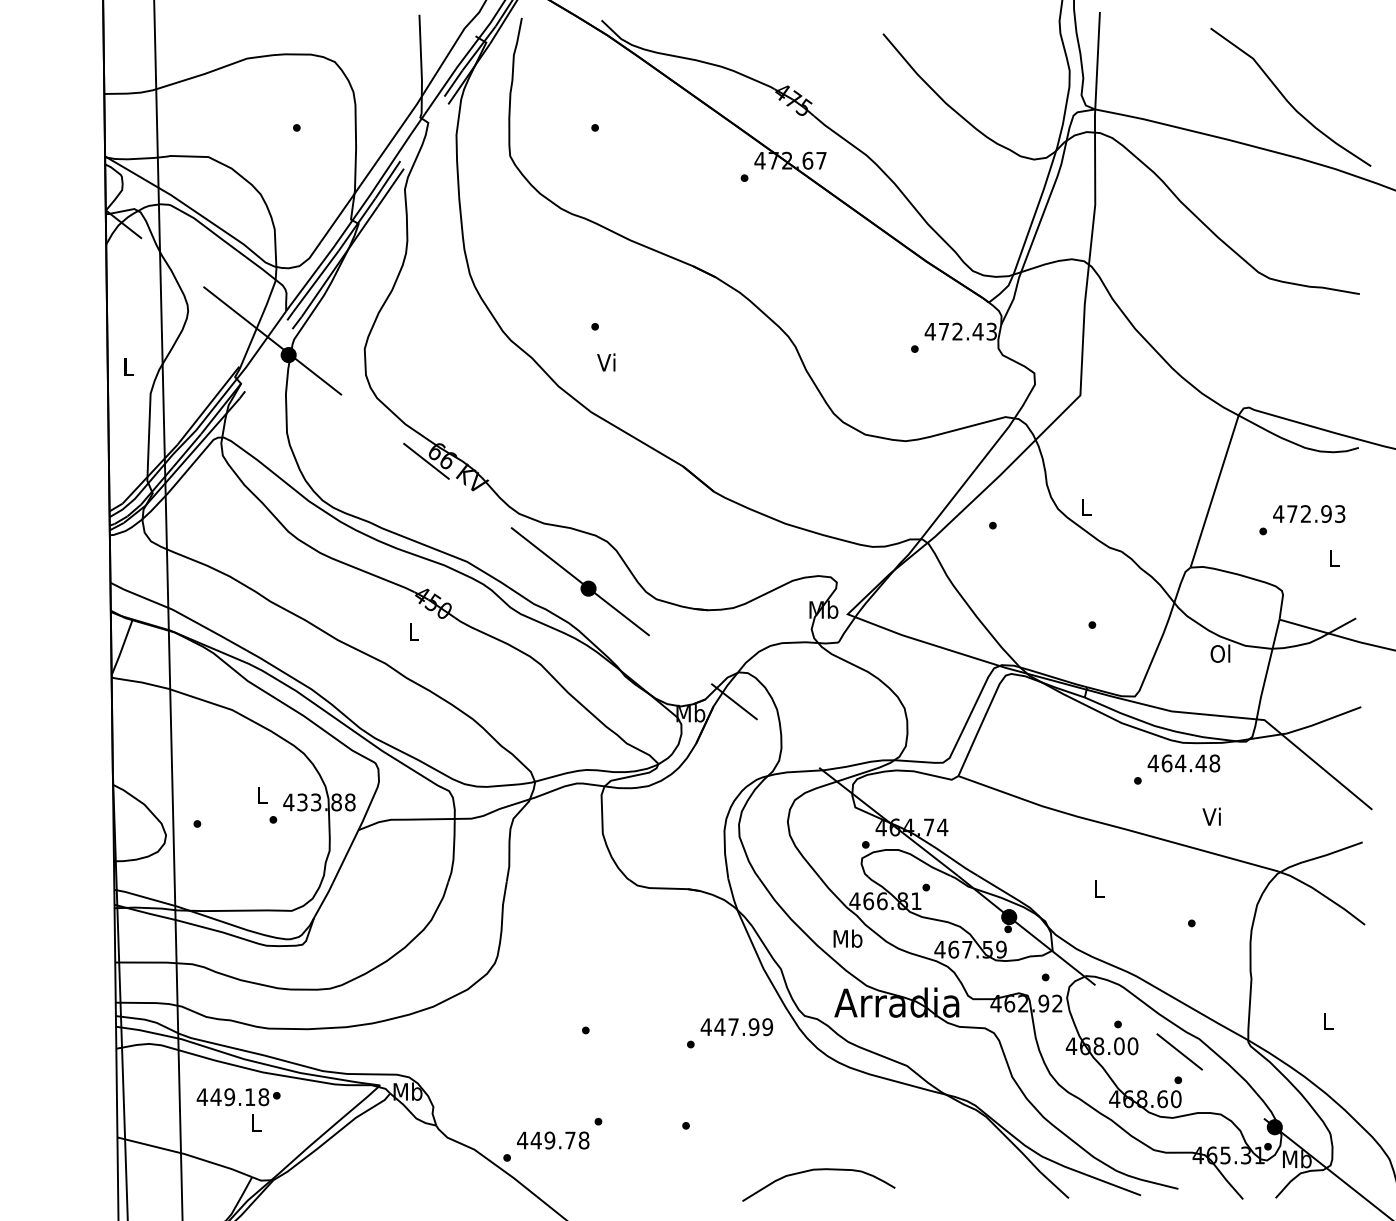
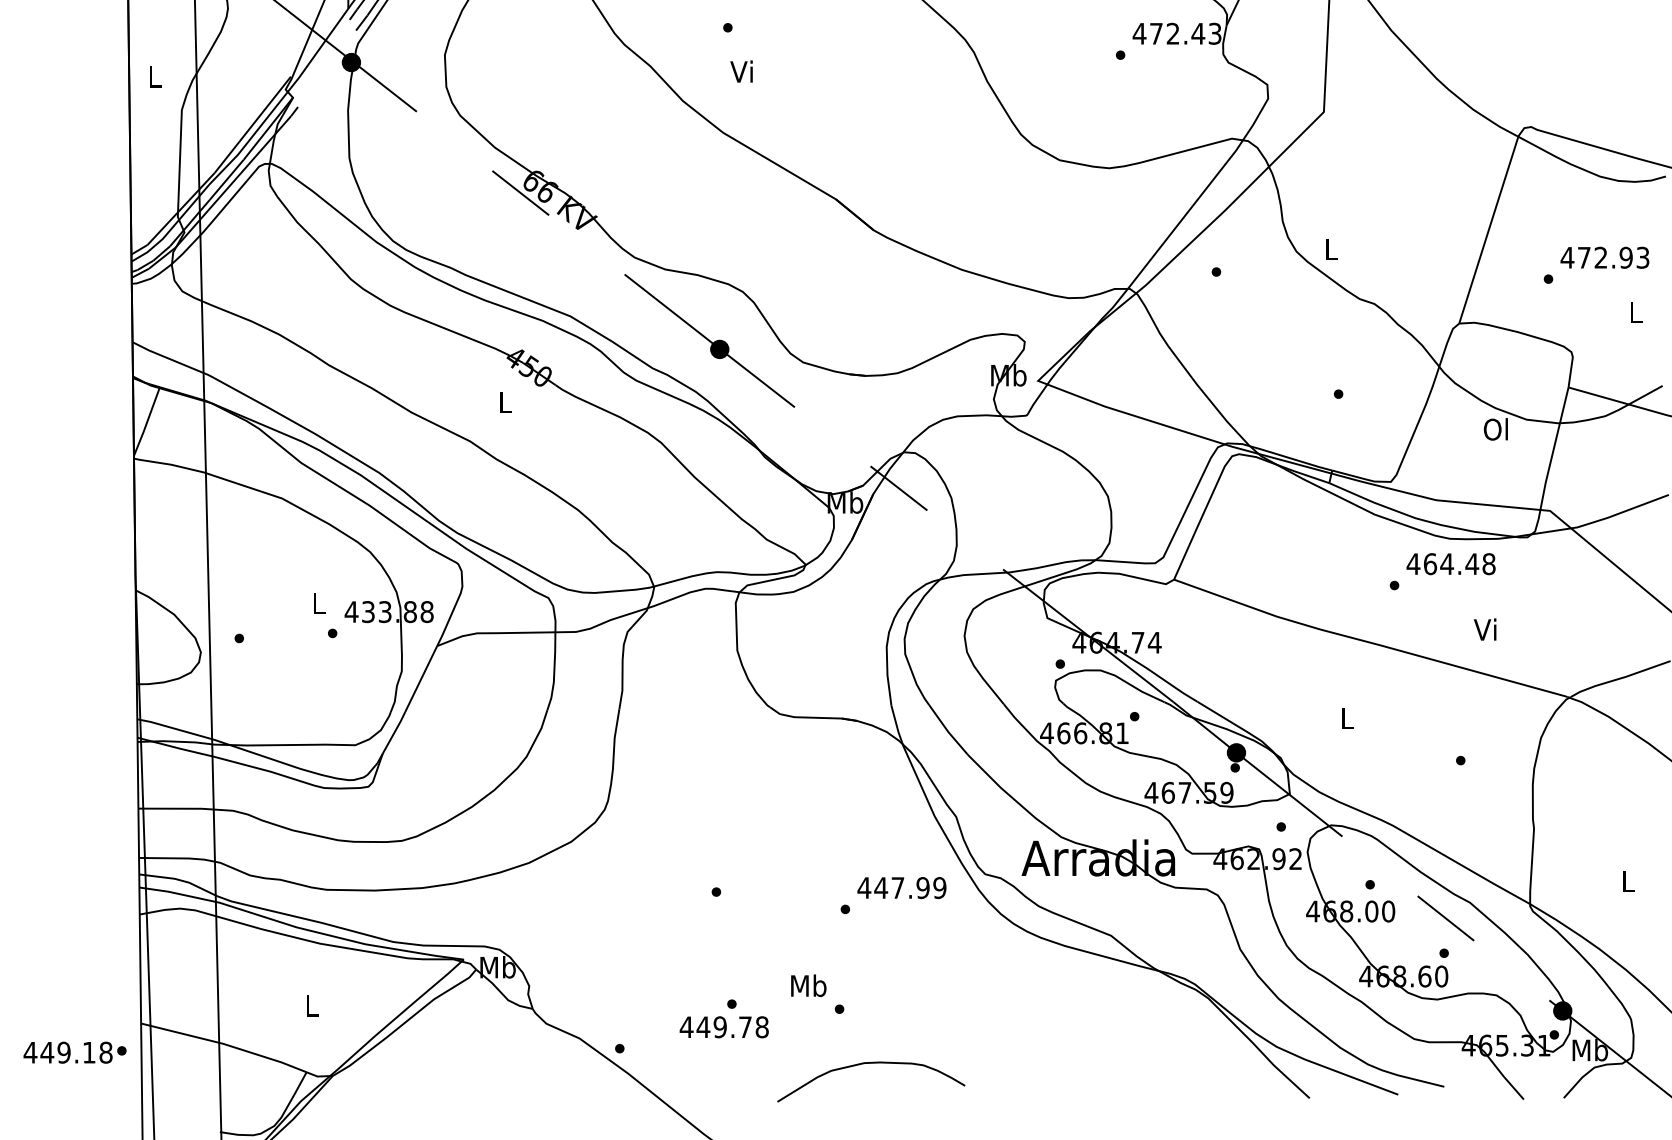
text: (847, 938) -> (808, 985), moved
text: (238, 1097) -> (74, 1053), moved
text: (553, 1140) -> (724, 1027), moved
curve: (818, 1170) -> (870, 1064), moved

